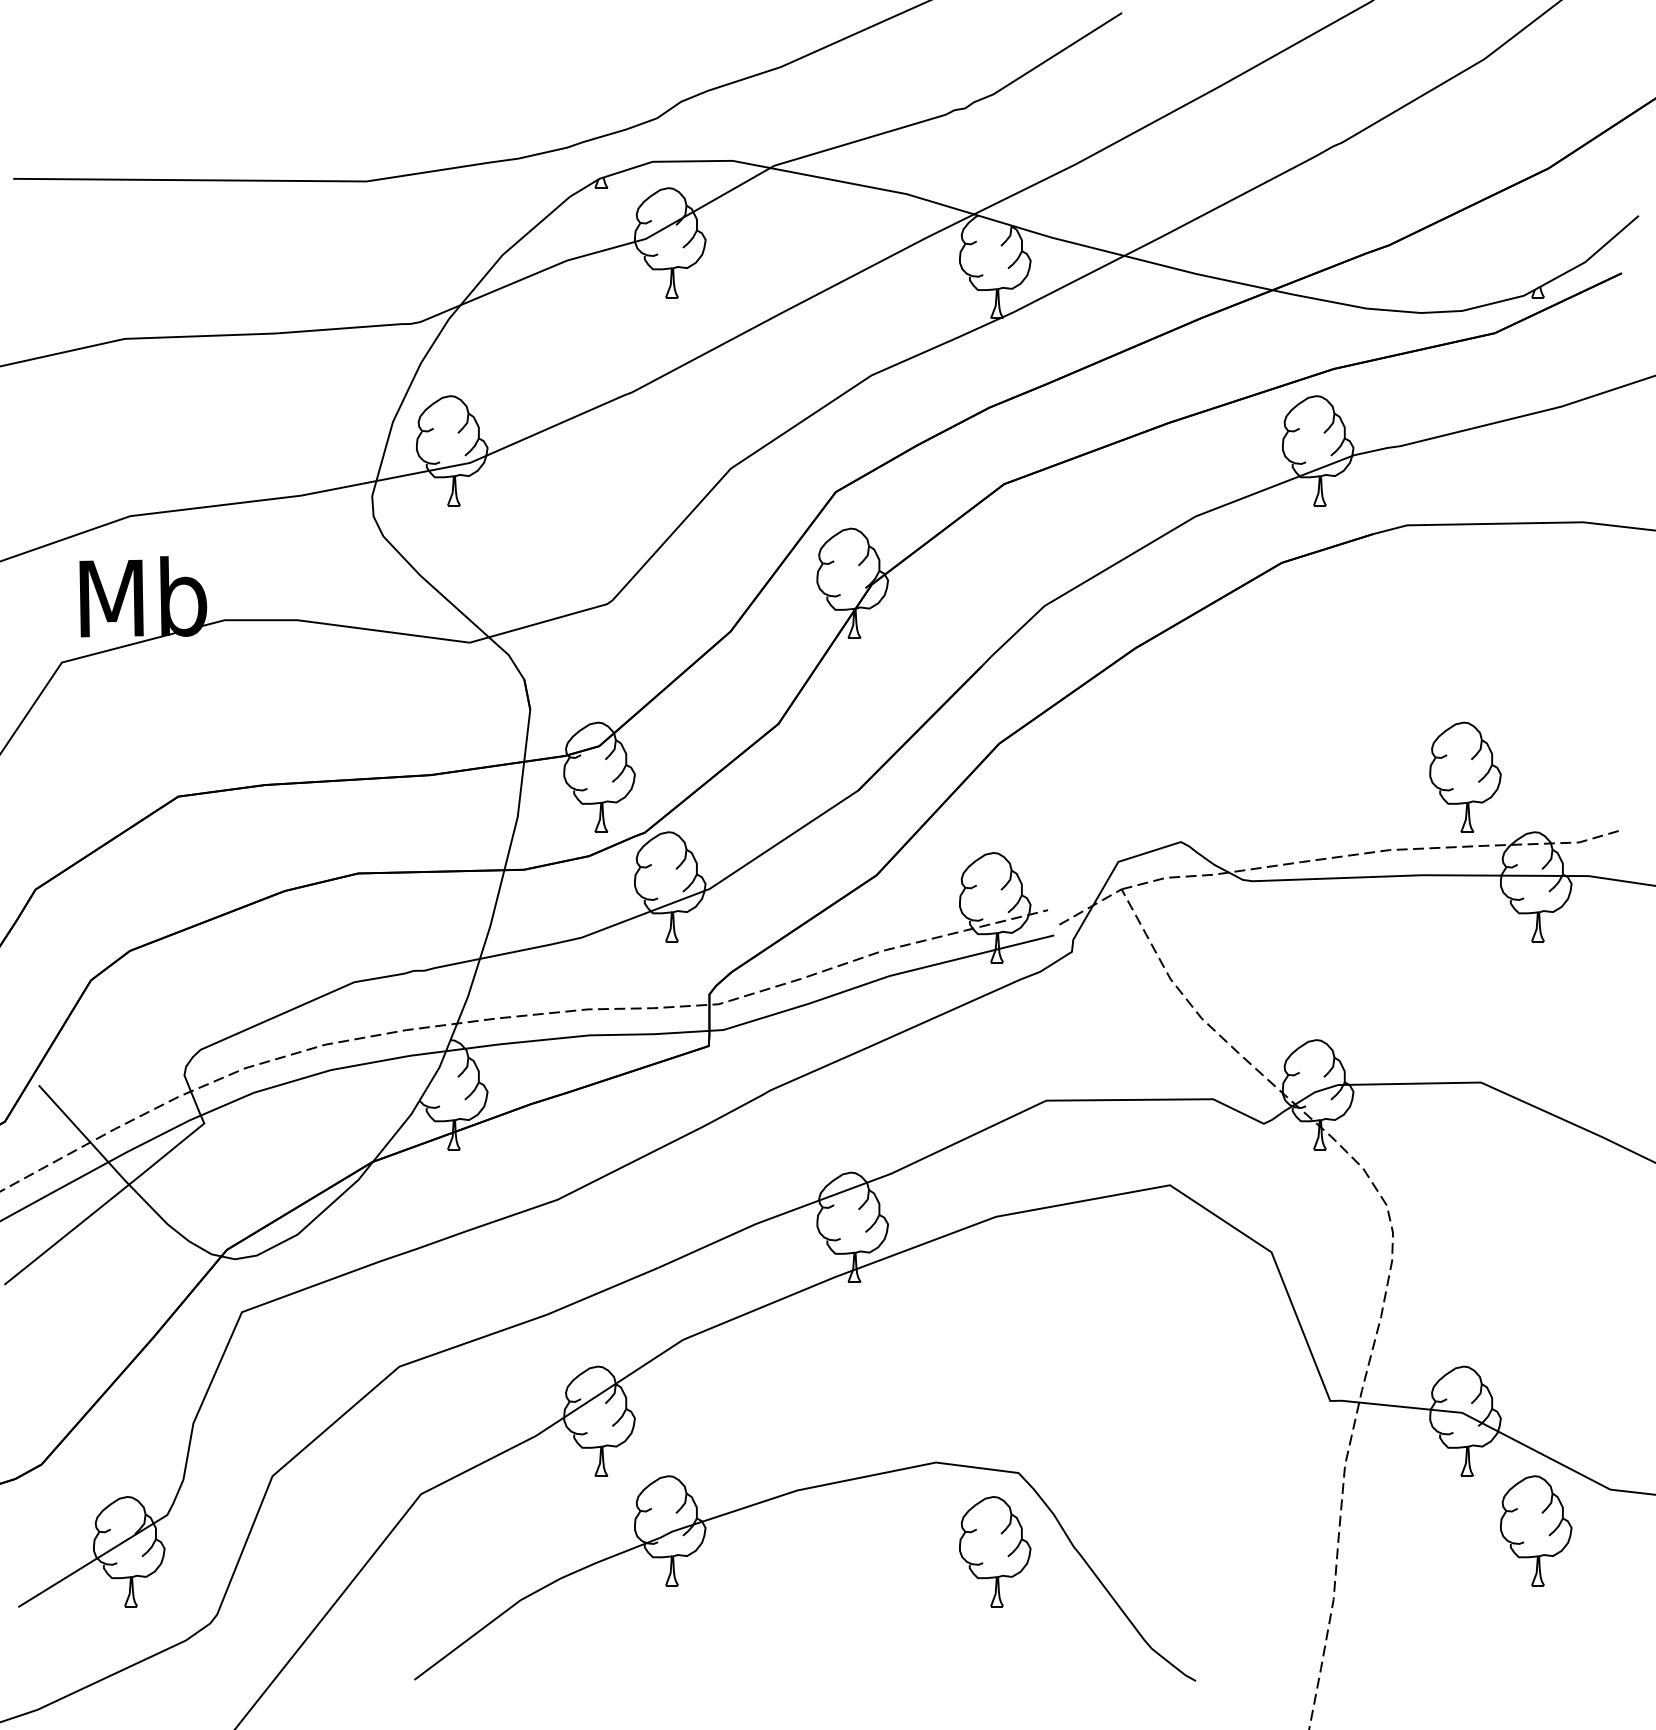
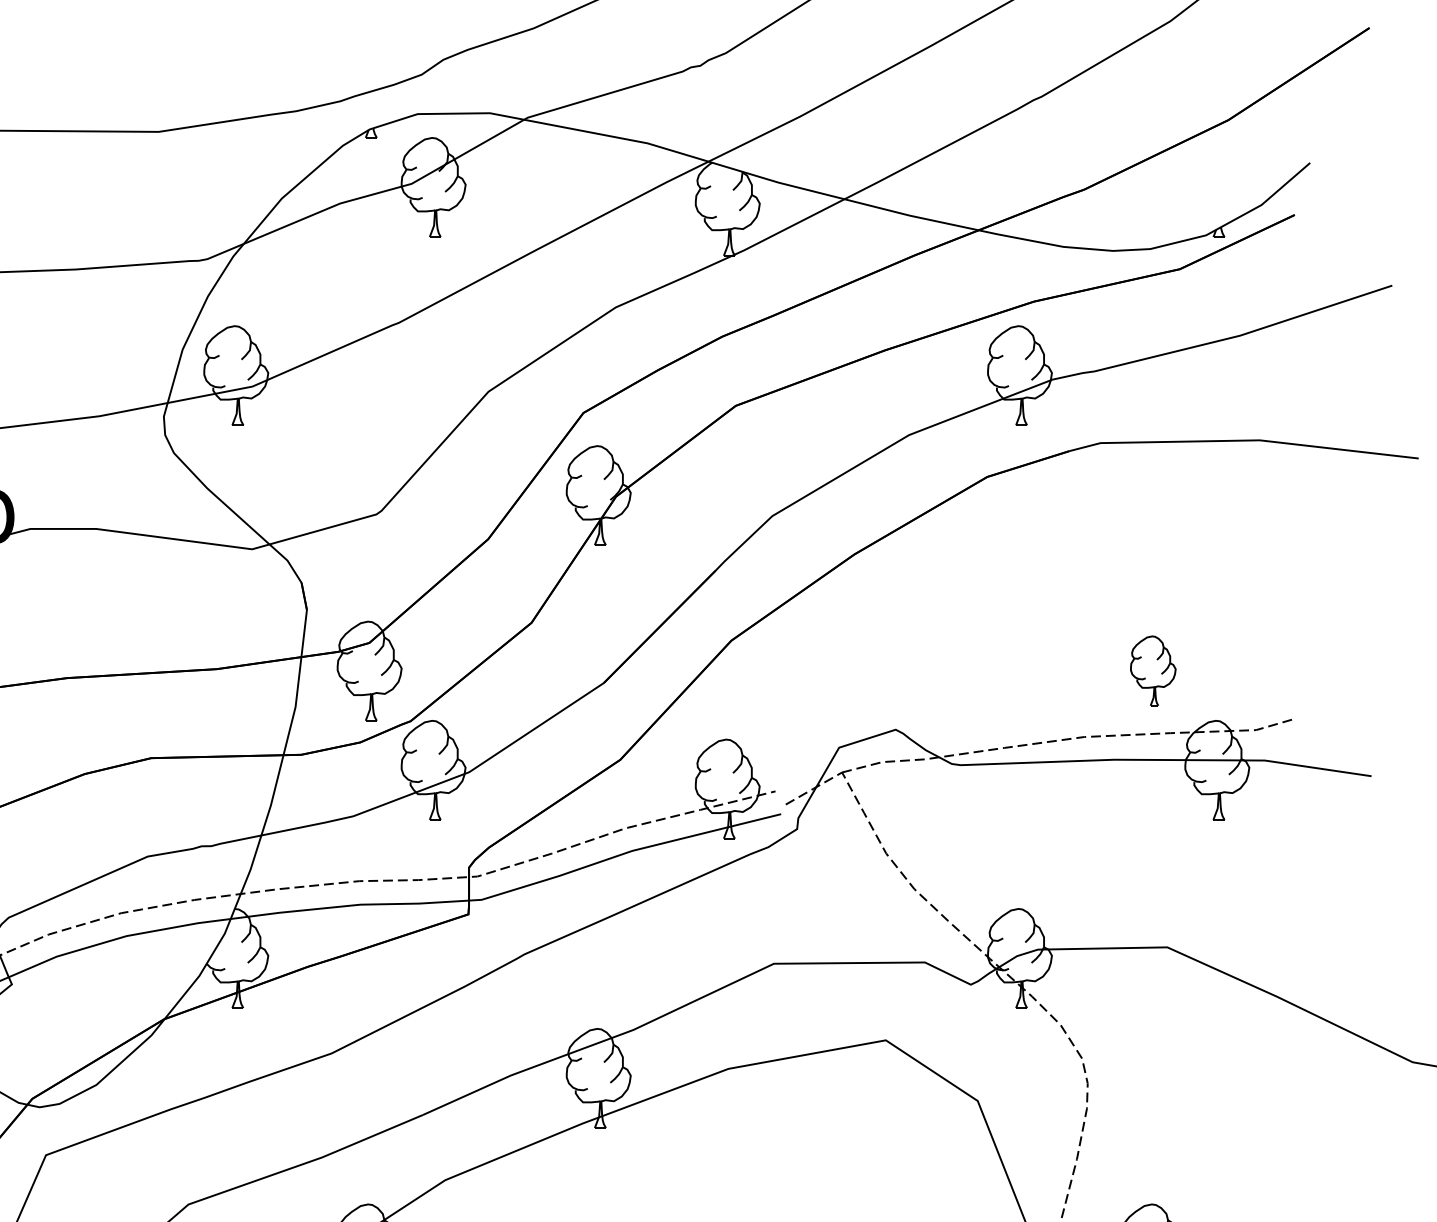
part: (1465, 776) -> (1153, 670), size x0.7

